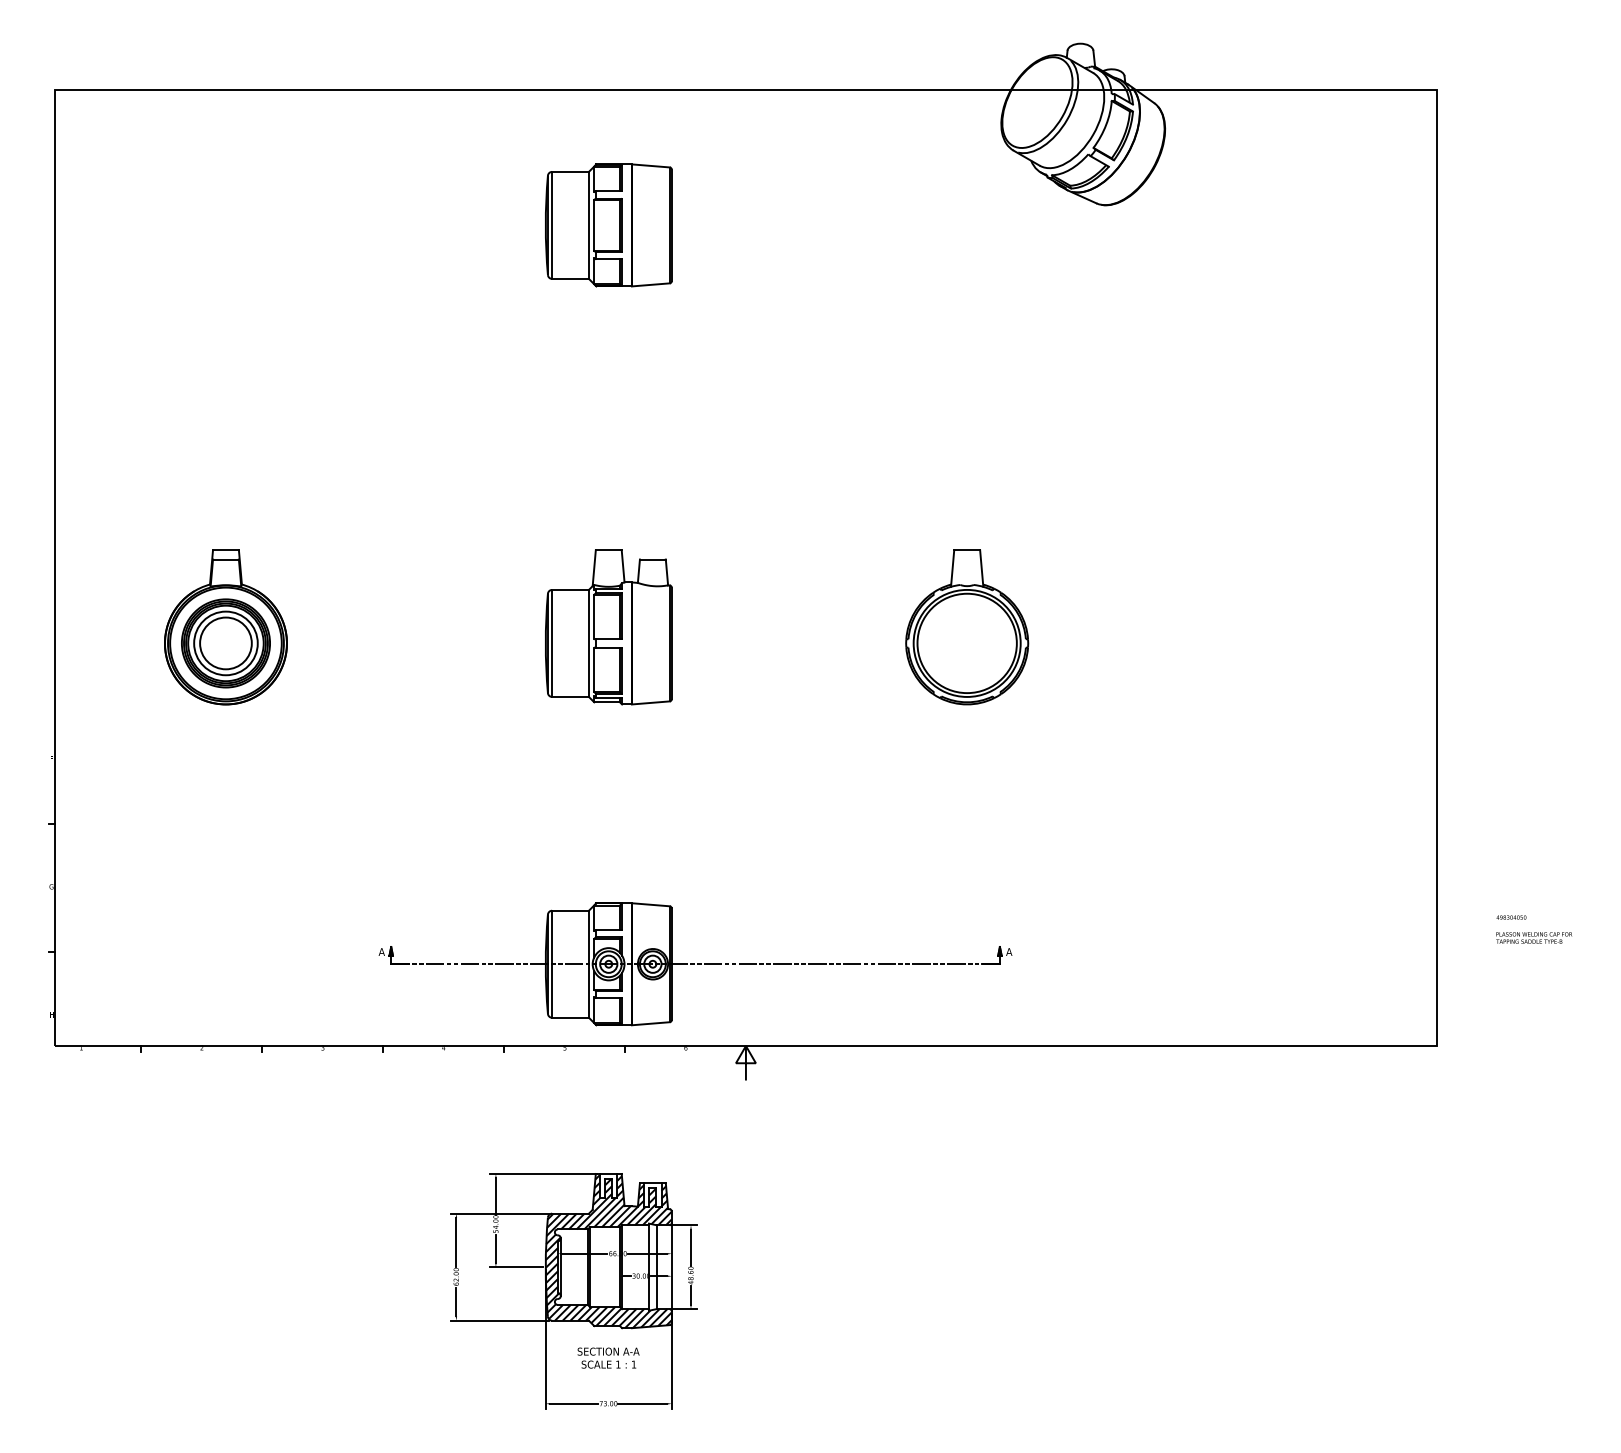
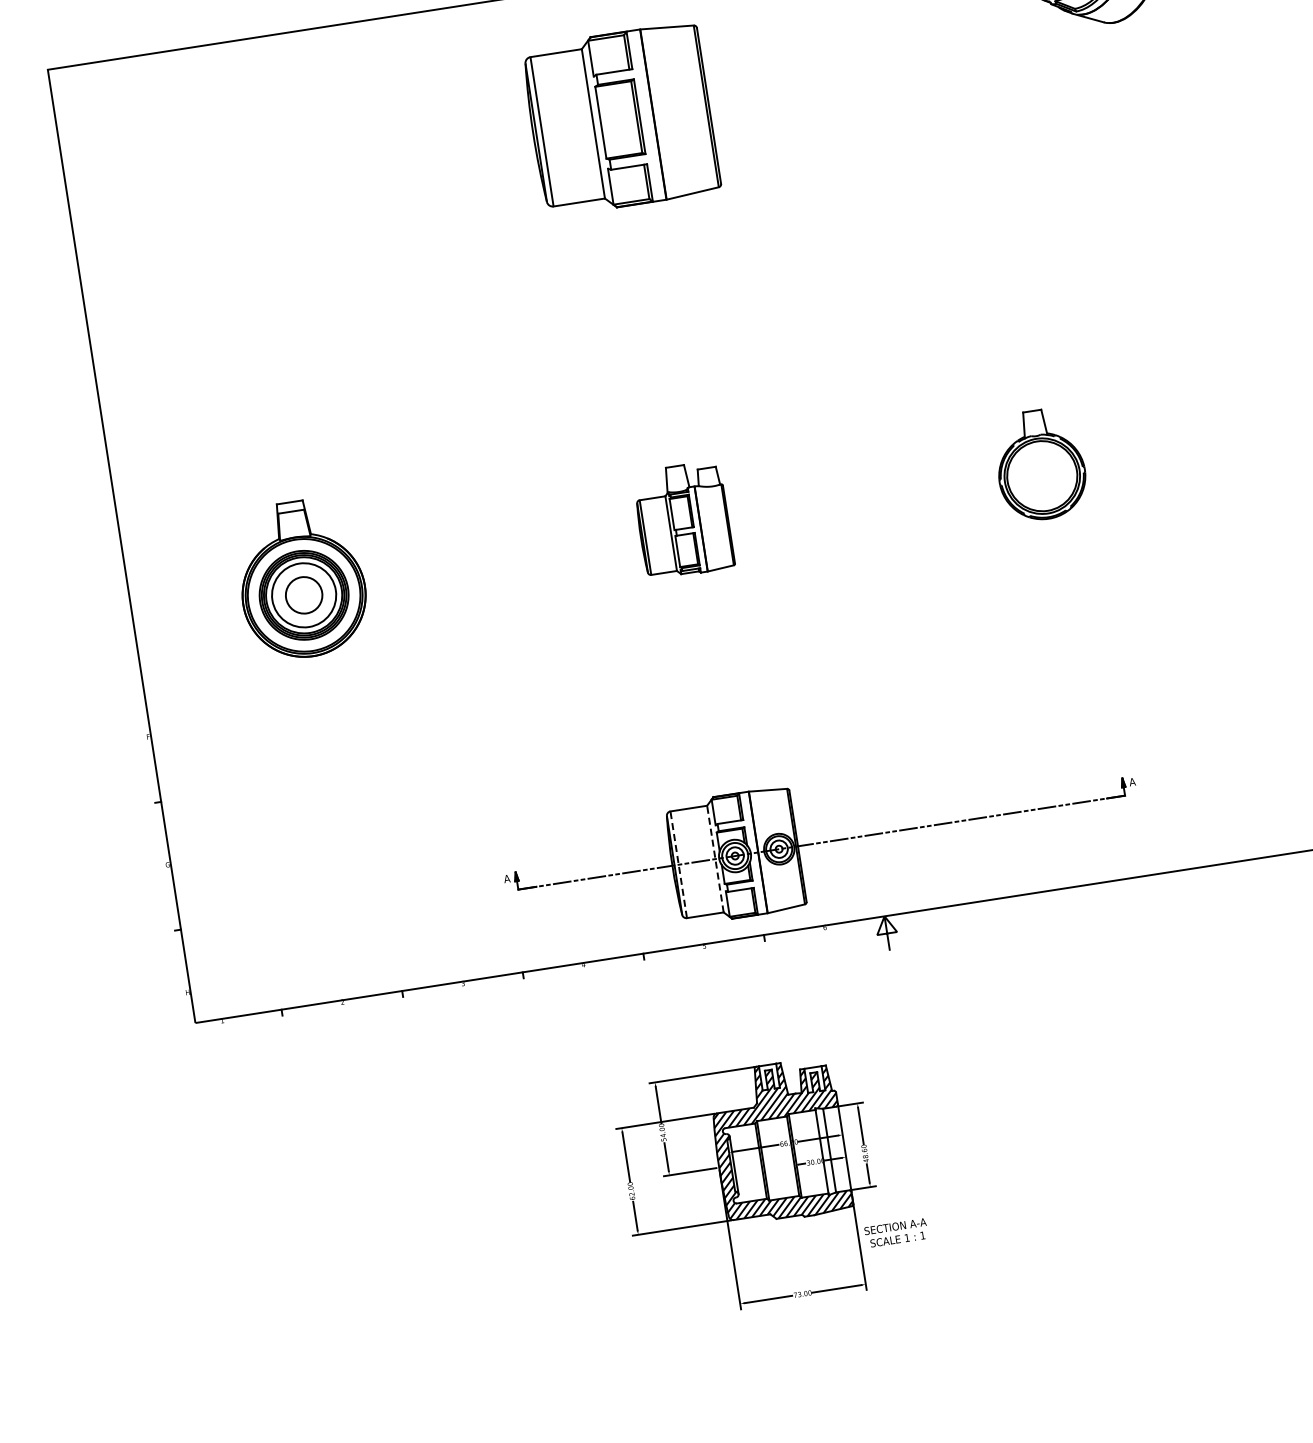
part: (608, 225) -> (620, 119), size x1.4
part: (608, 627) -> (682, 520), size x0.7
part: (967, 627) -> (1040, 465), size x0.7
circle: (225, 643) -> (303, 595), size x0.7
line: (552, 964) -> (679, 864), solid -> dashed
line: (588, 964) -> (715, 859), solid -> dashed
text: (608, 1357) -> (896, 1232), moved

